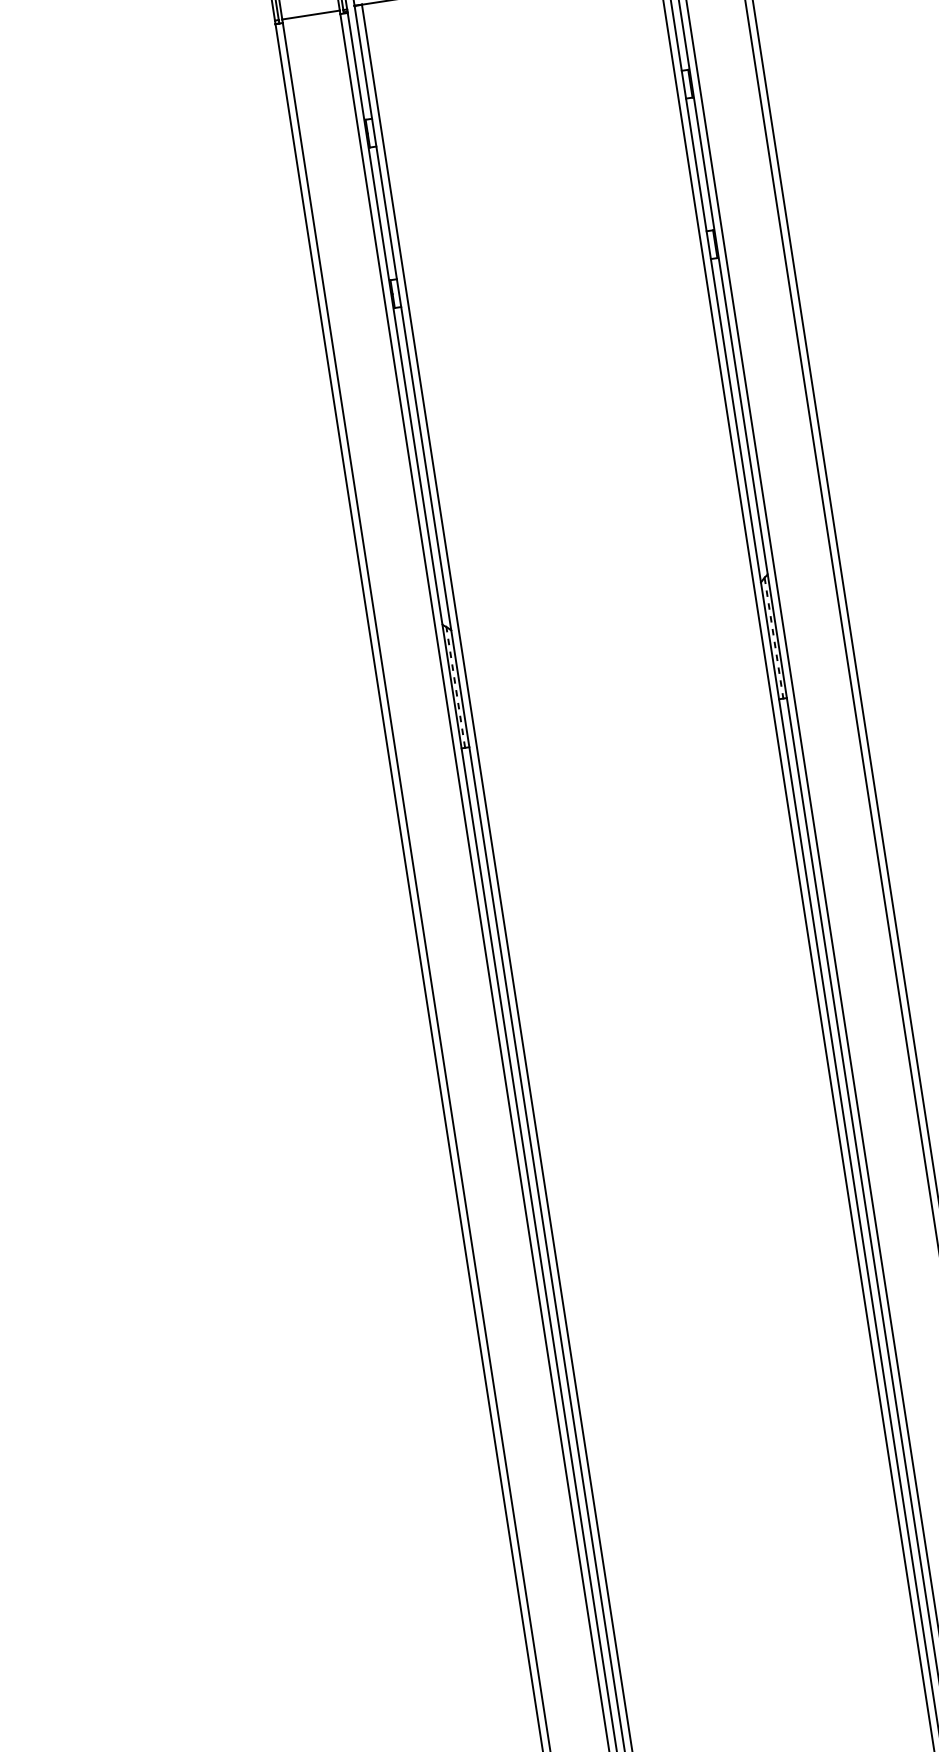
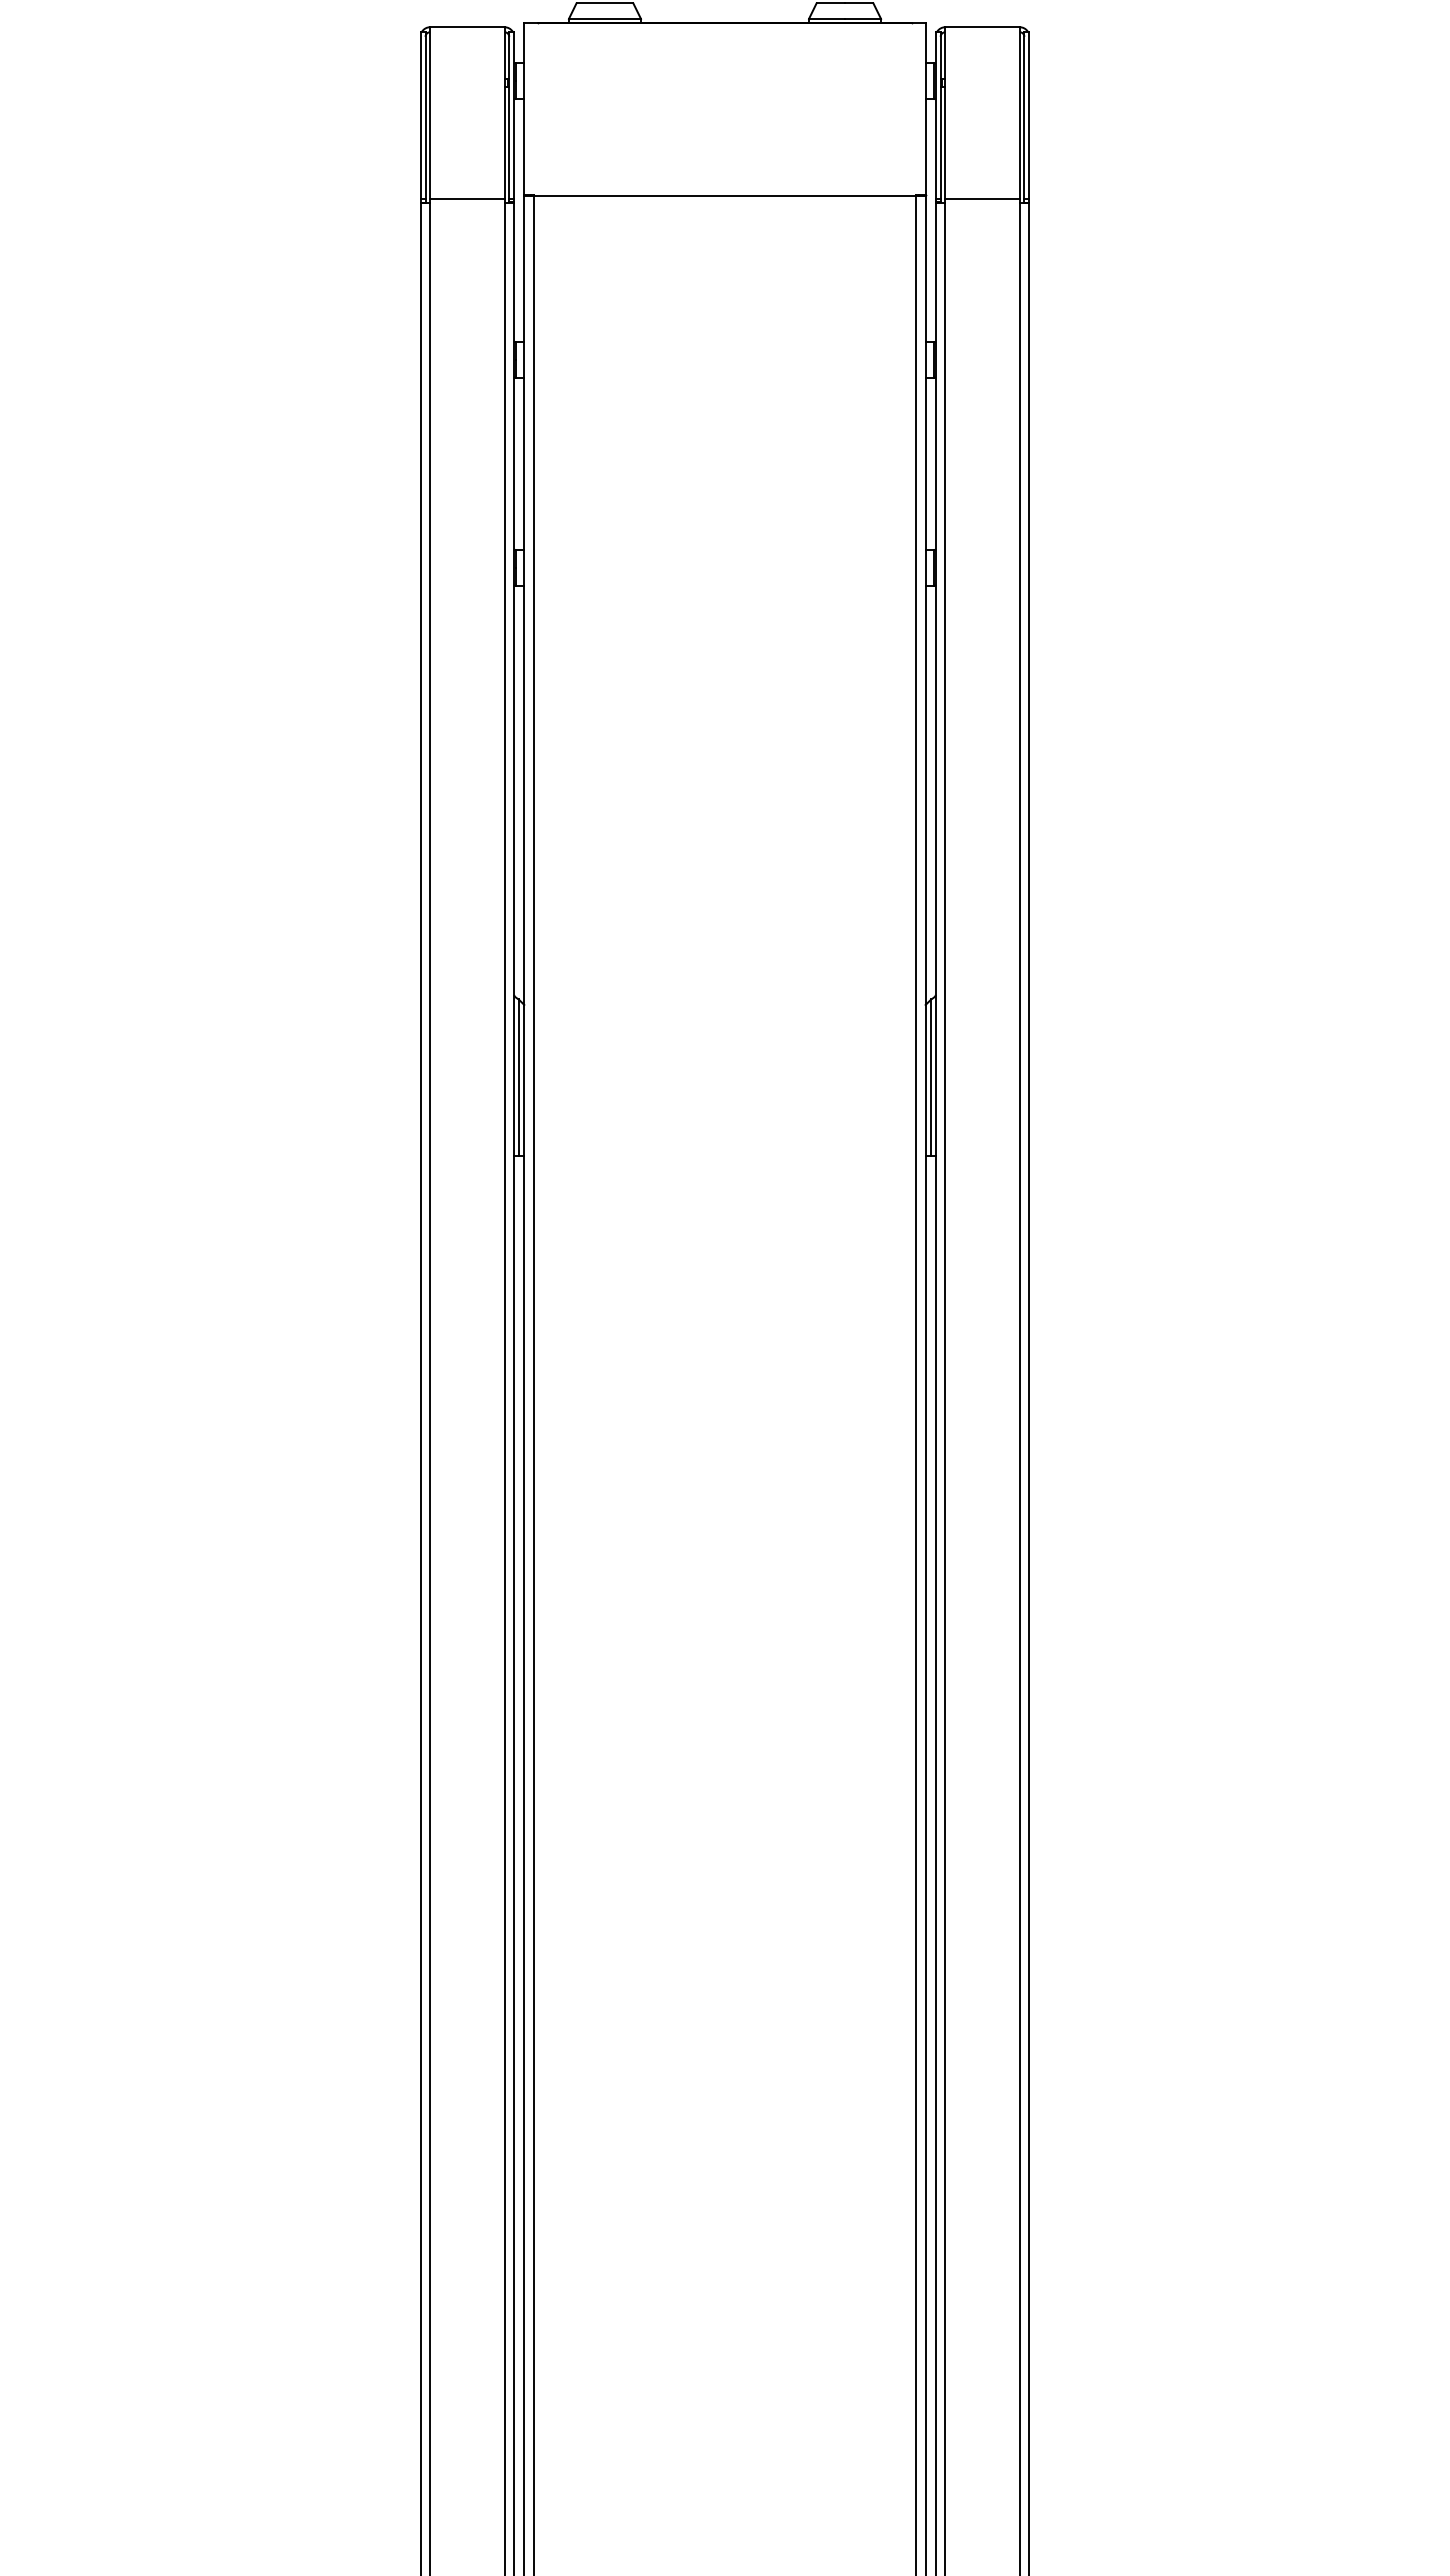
line: (774, 638) -> (931, 1078), dashed -> solid
line: (455, 687) -> (518, 1077), dashed -> solid

